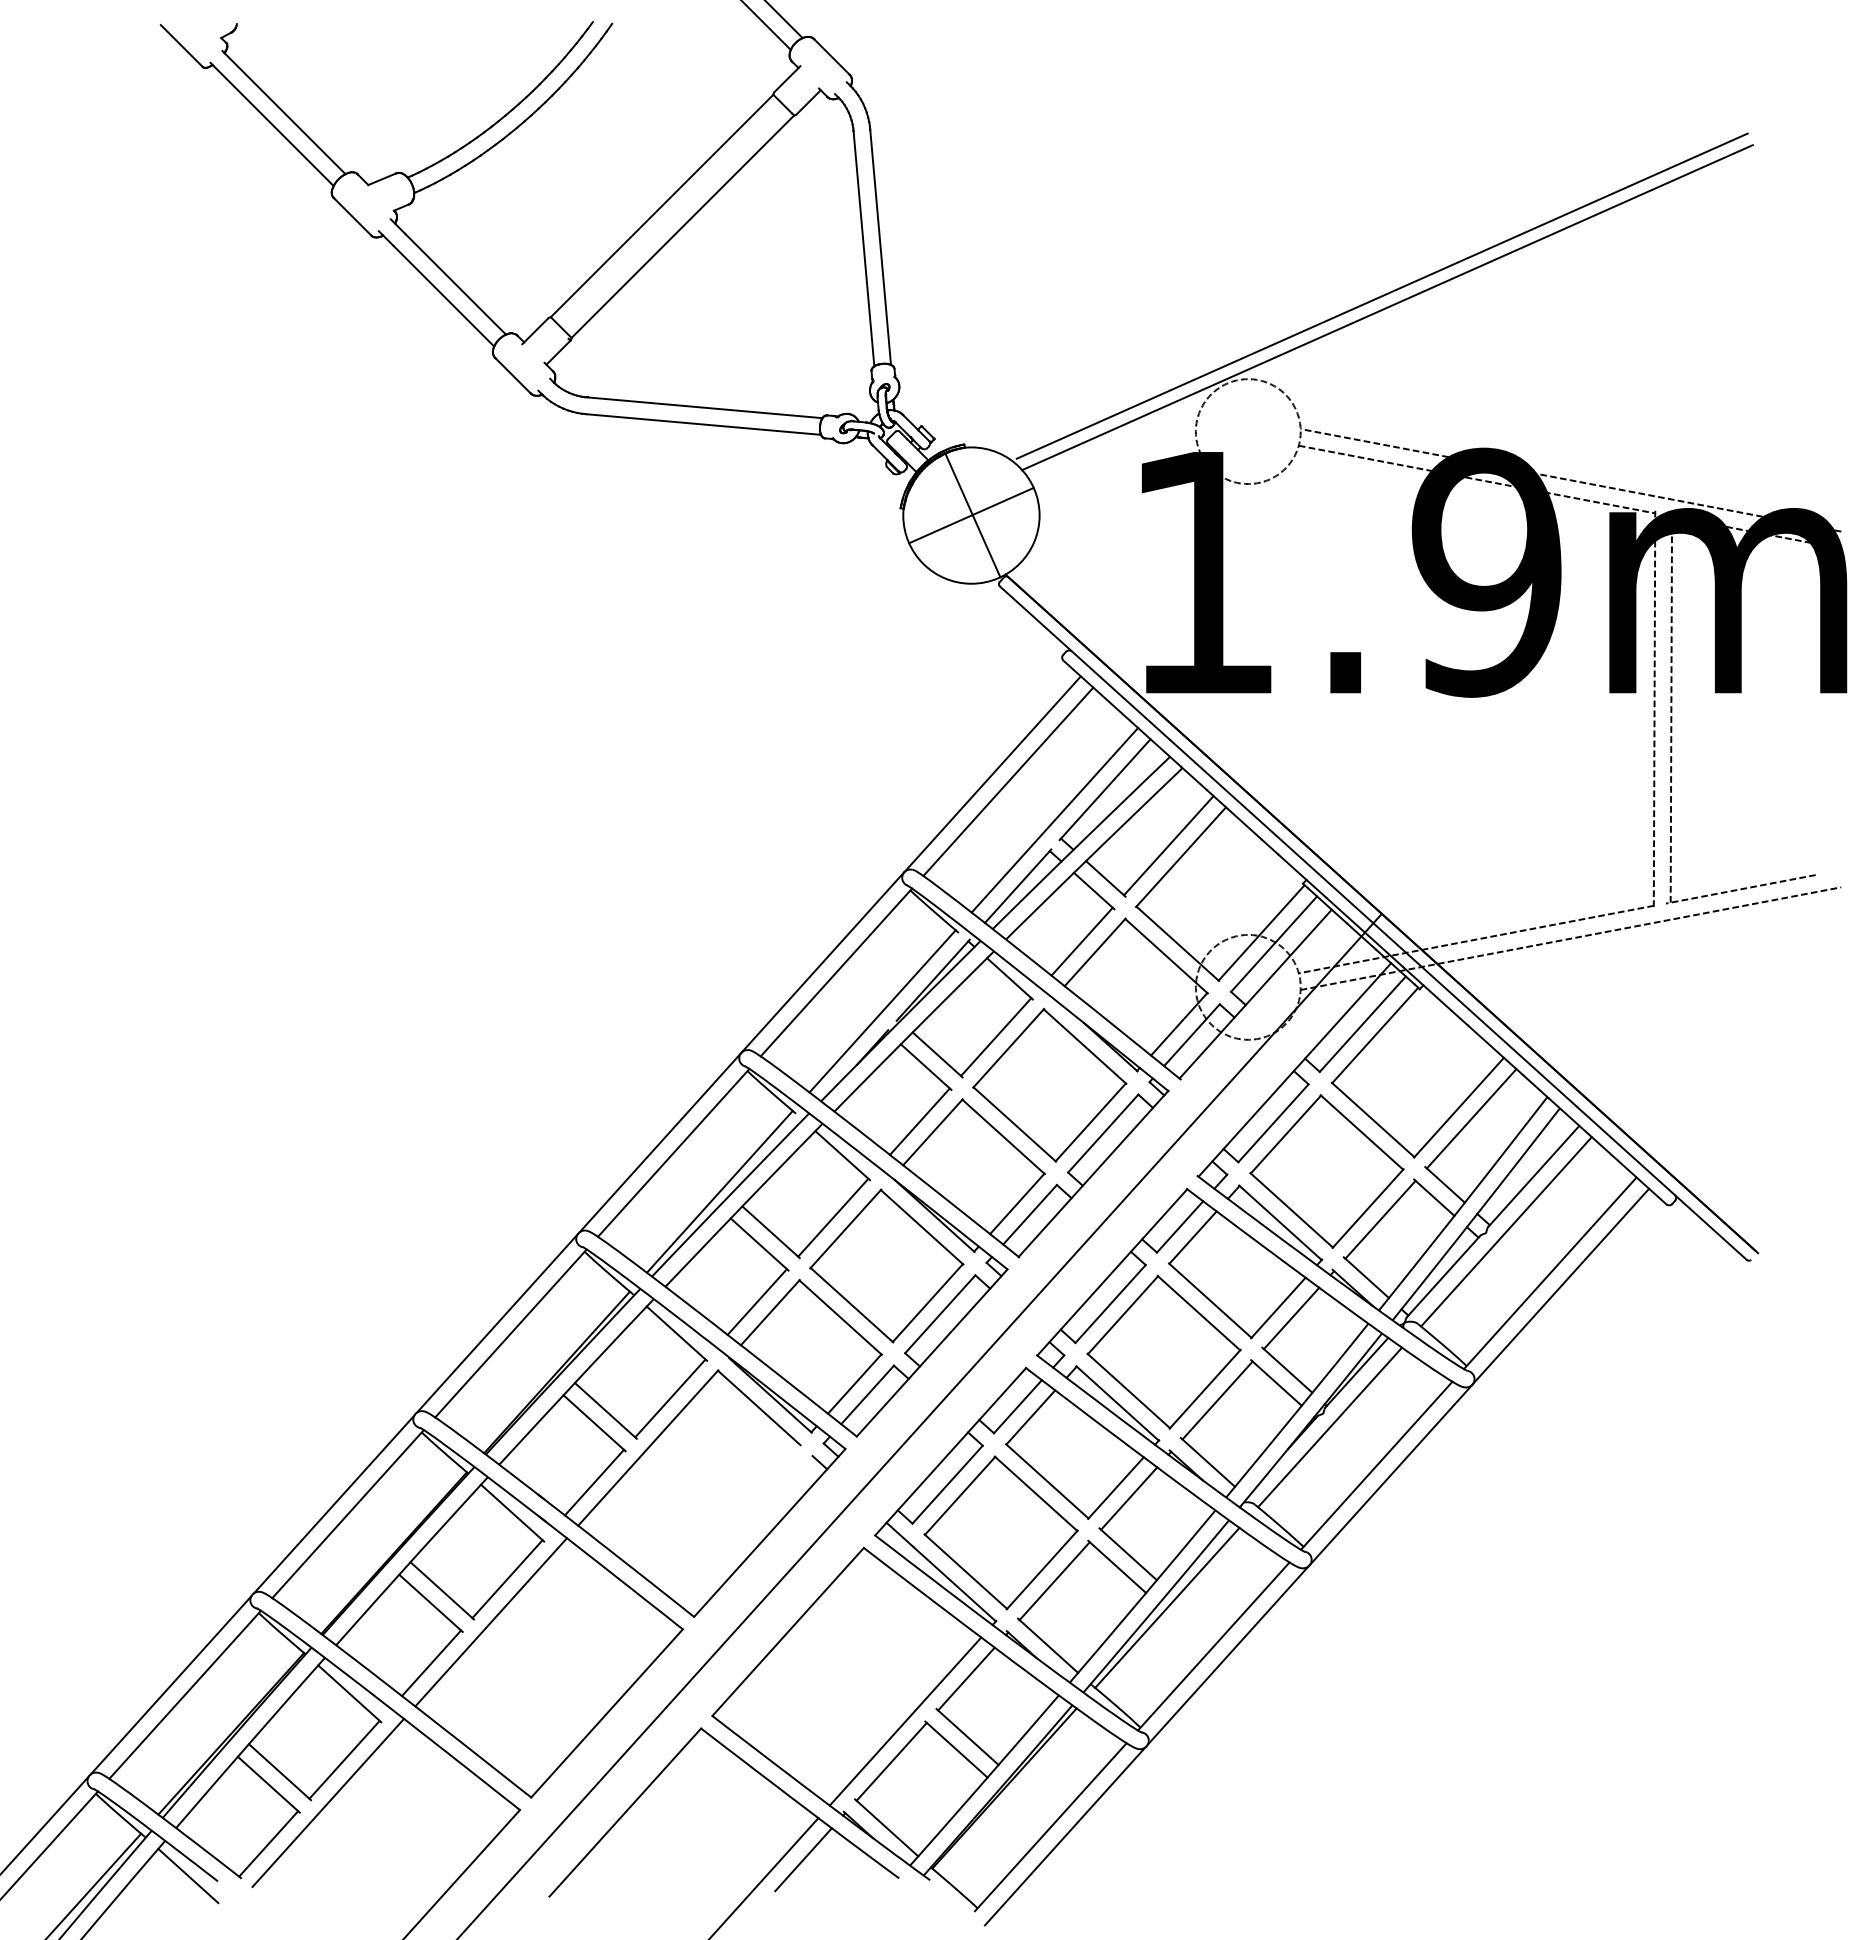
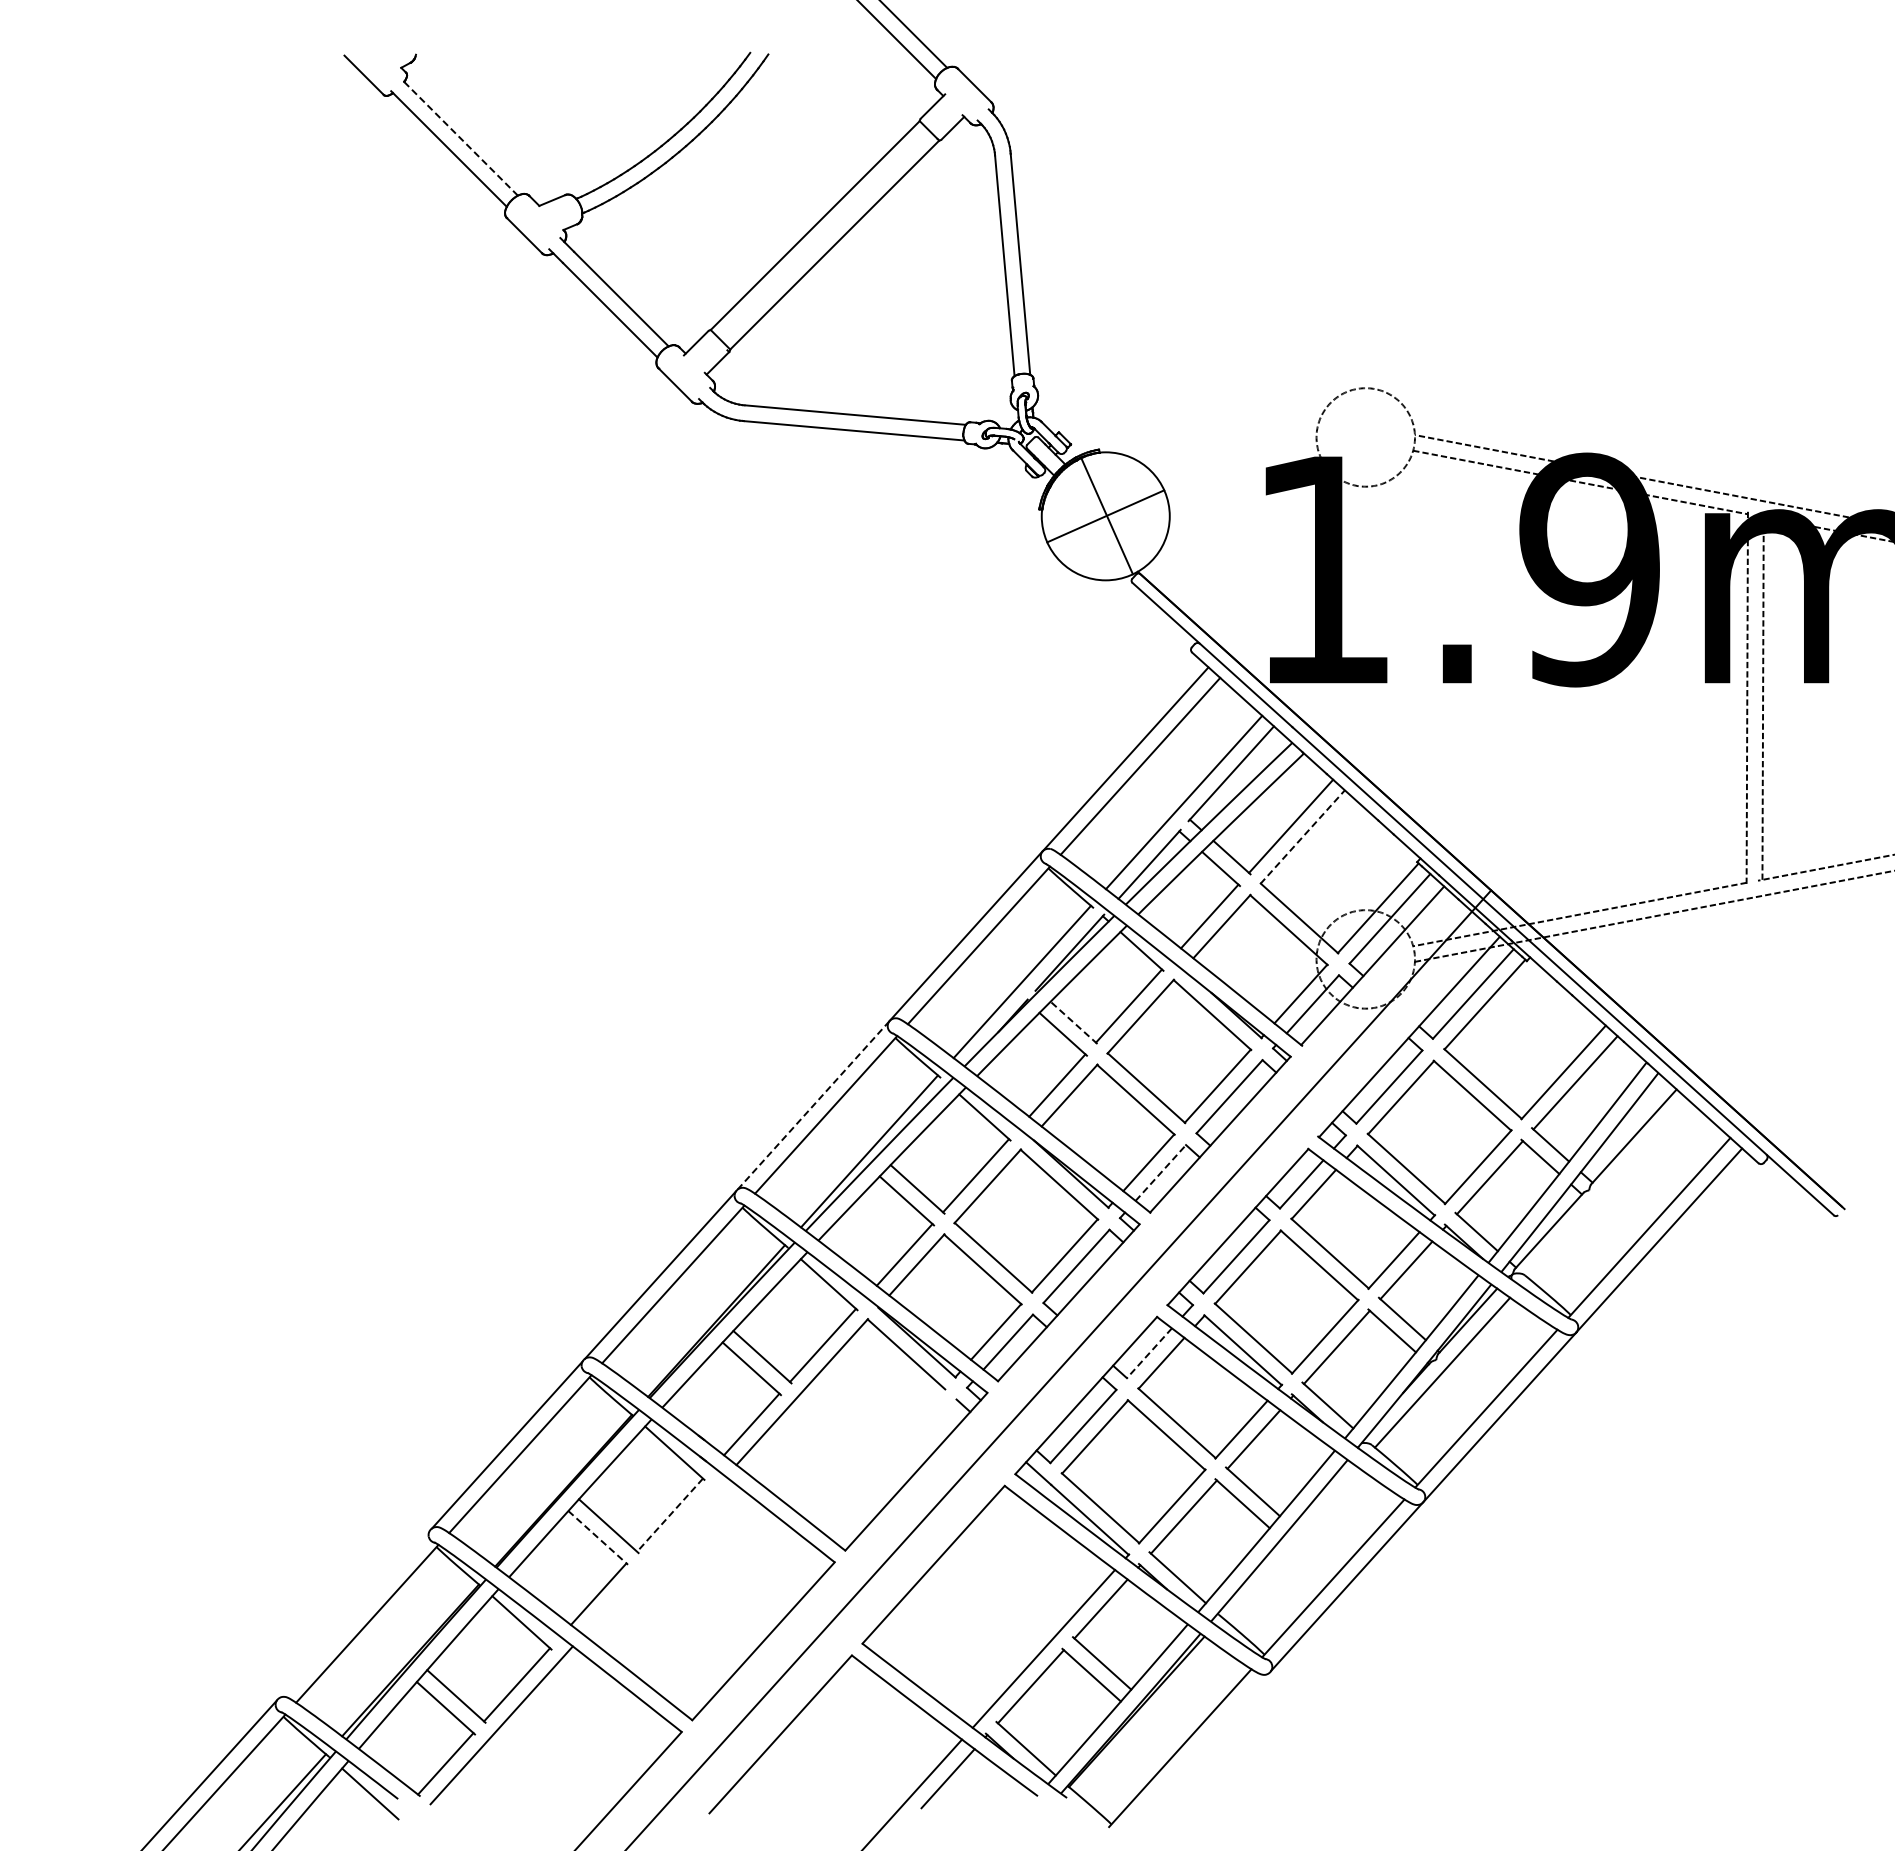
line: (284, 112) -> (460, 137), solid -> dashed
line: (1382, 295) -> (1491, 309), removed
line: (1387, 307) -> (1496, 320), removed
line: (1180, 856) -> (1302, 836), solid -> dashed
line: (938, 1054) -> (1074, 1022), solid -> dashed
line: (660, 1142) -> (813, 1105), solid -> dashed
line: (1029, 1214) -> (1160, 1172), solid -> dashed
line: (1506, 1231) -> (1608, 1188), removed
line: (1018, 1406) -> (1149, 1353), solid -> dashed
line: (506, 1579) -> (669, 1515), solid -> dashed
line: (431, 1603) -> (598, 1538), solid -> dashed
line: (1167, 1608) -> (1289, 1542), removed
line: (490, 1622) -> (654, 1555), removed
line: (170, 1684) -> (353, 1614), removed
line: (1064, 1836) -> (1193, 1756), removed

